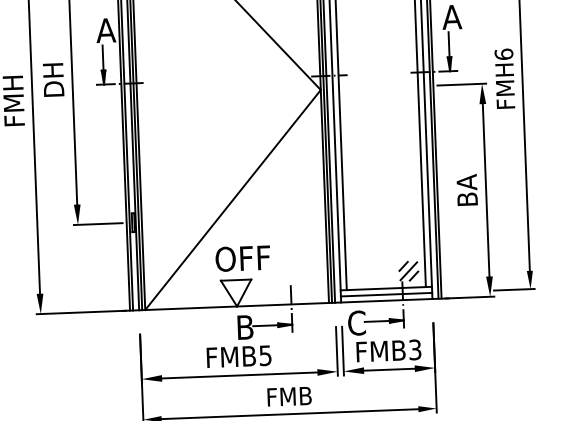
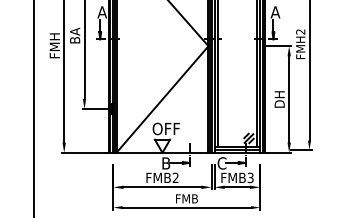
text: (503, 53) -> (300, 31), FMH6 -> FMH2
text: (54, 78) -> (75, 35), DH -> BA
text: (466, 191) -> (279, 99), BA -> DH
text: (264, 354) -> (175, 177), FMB5 -> FMB2

